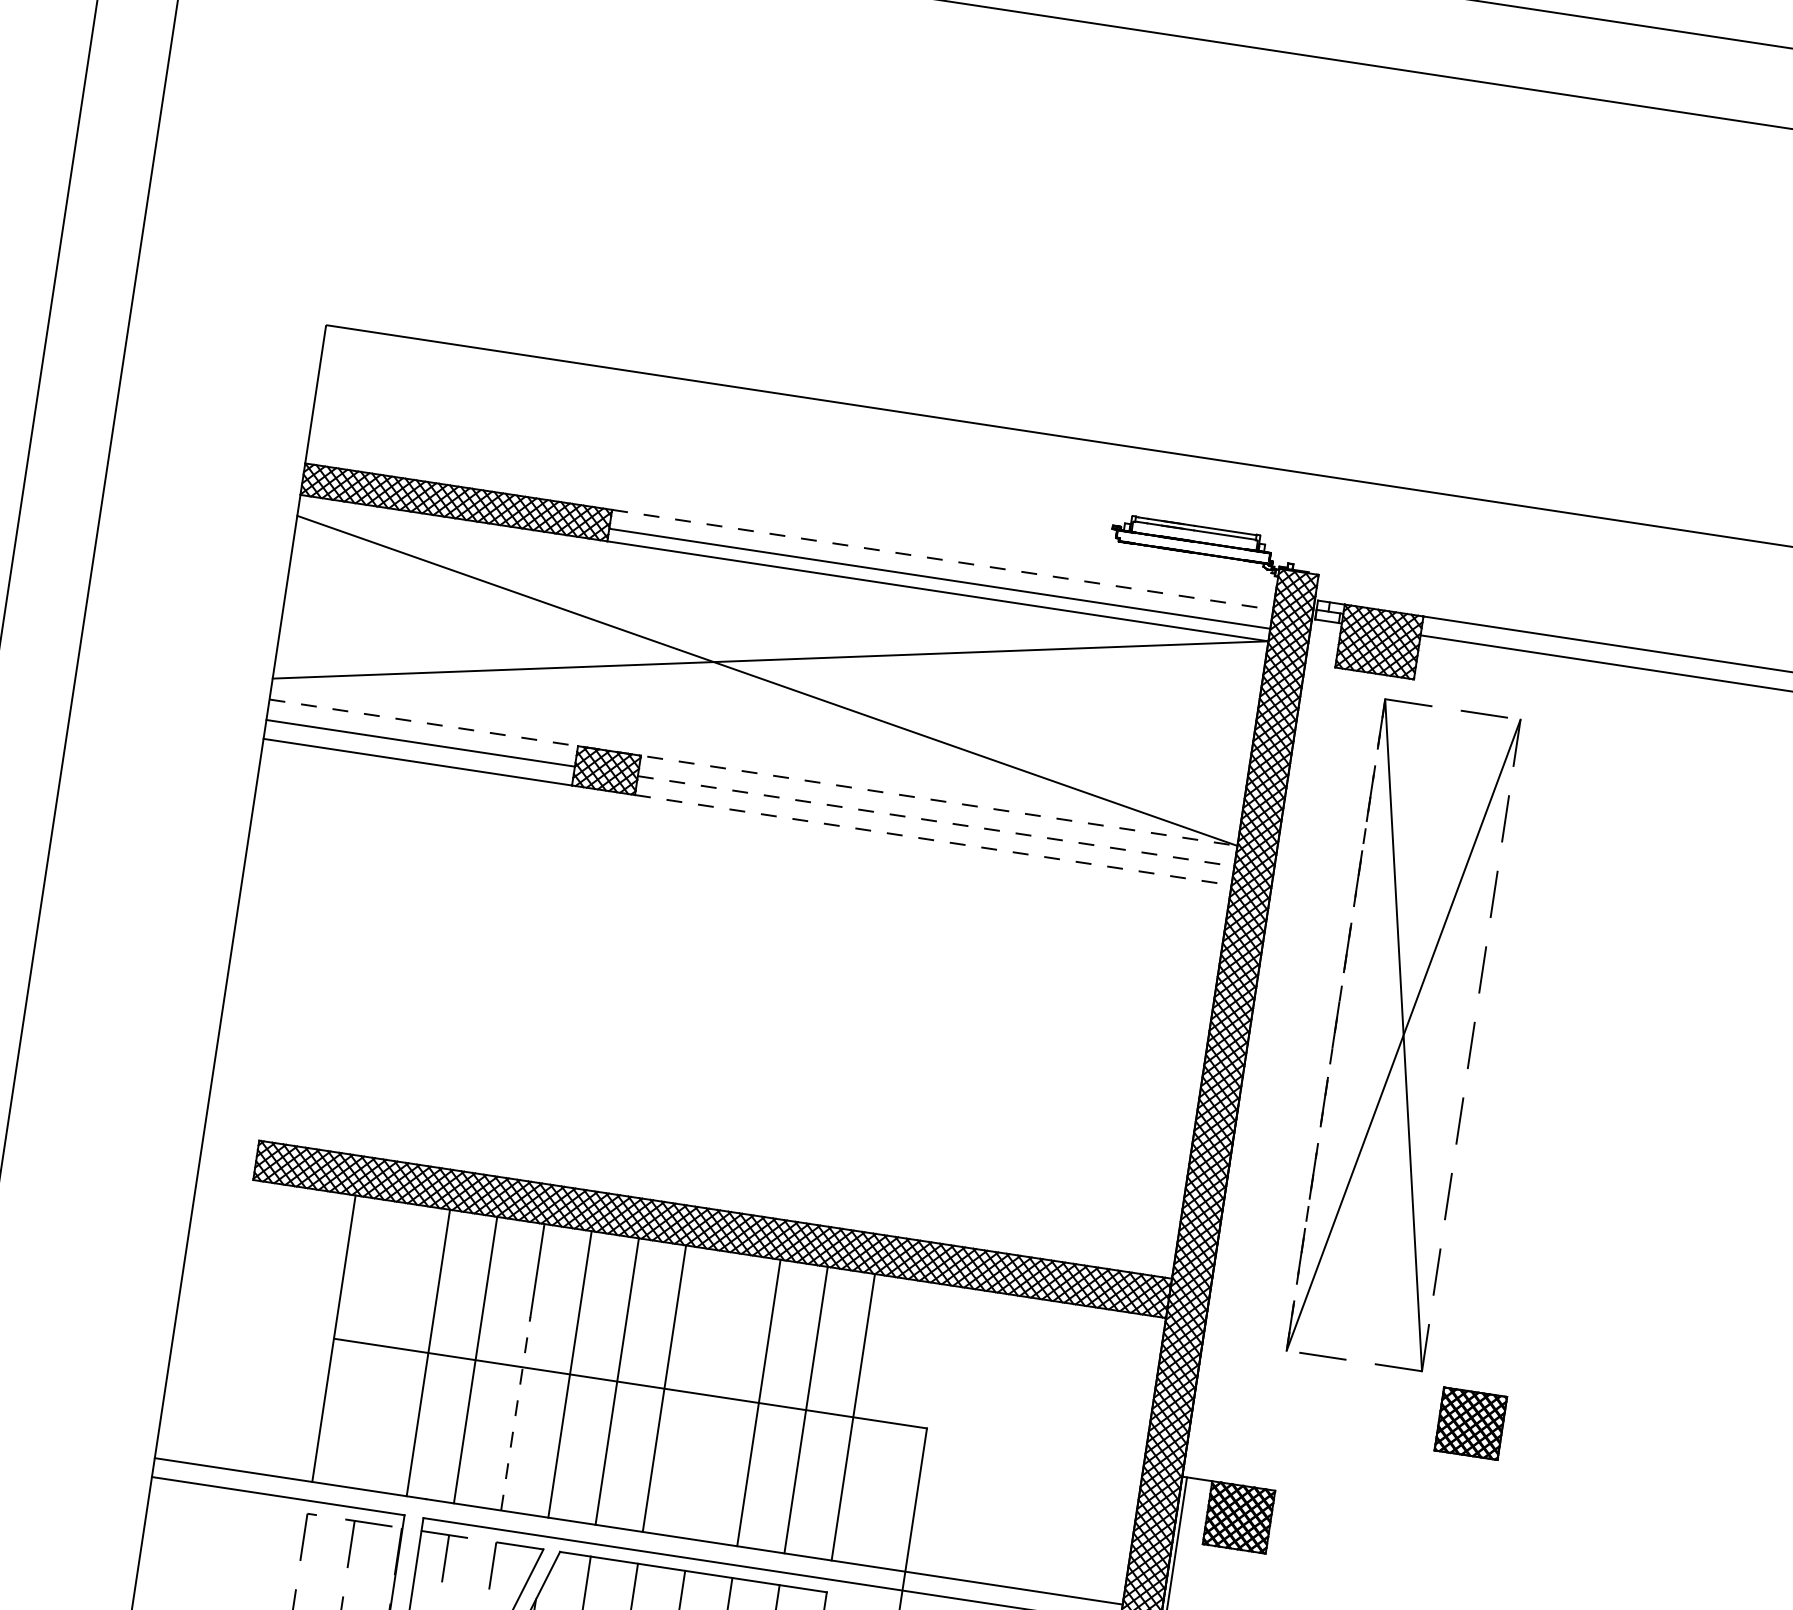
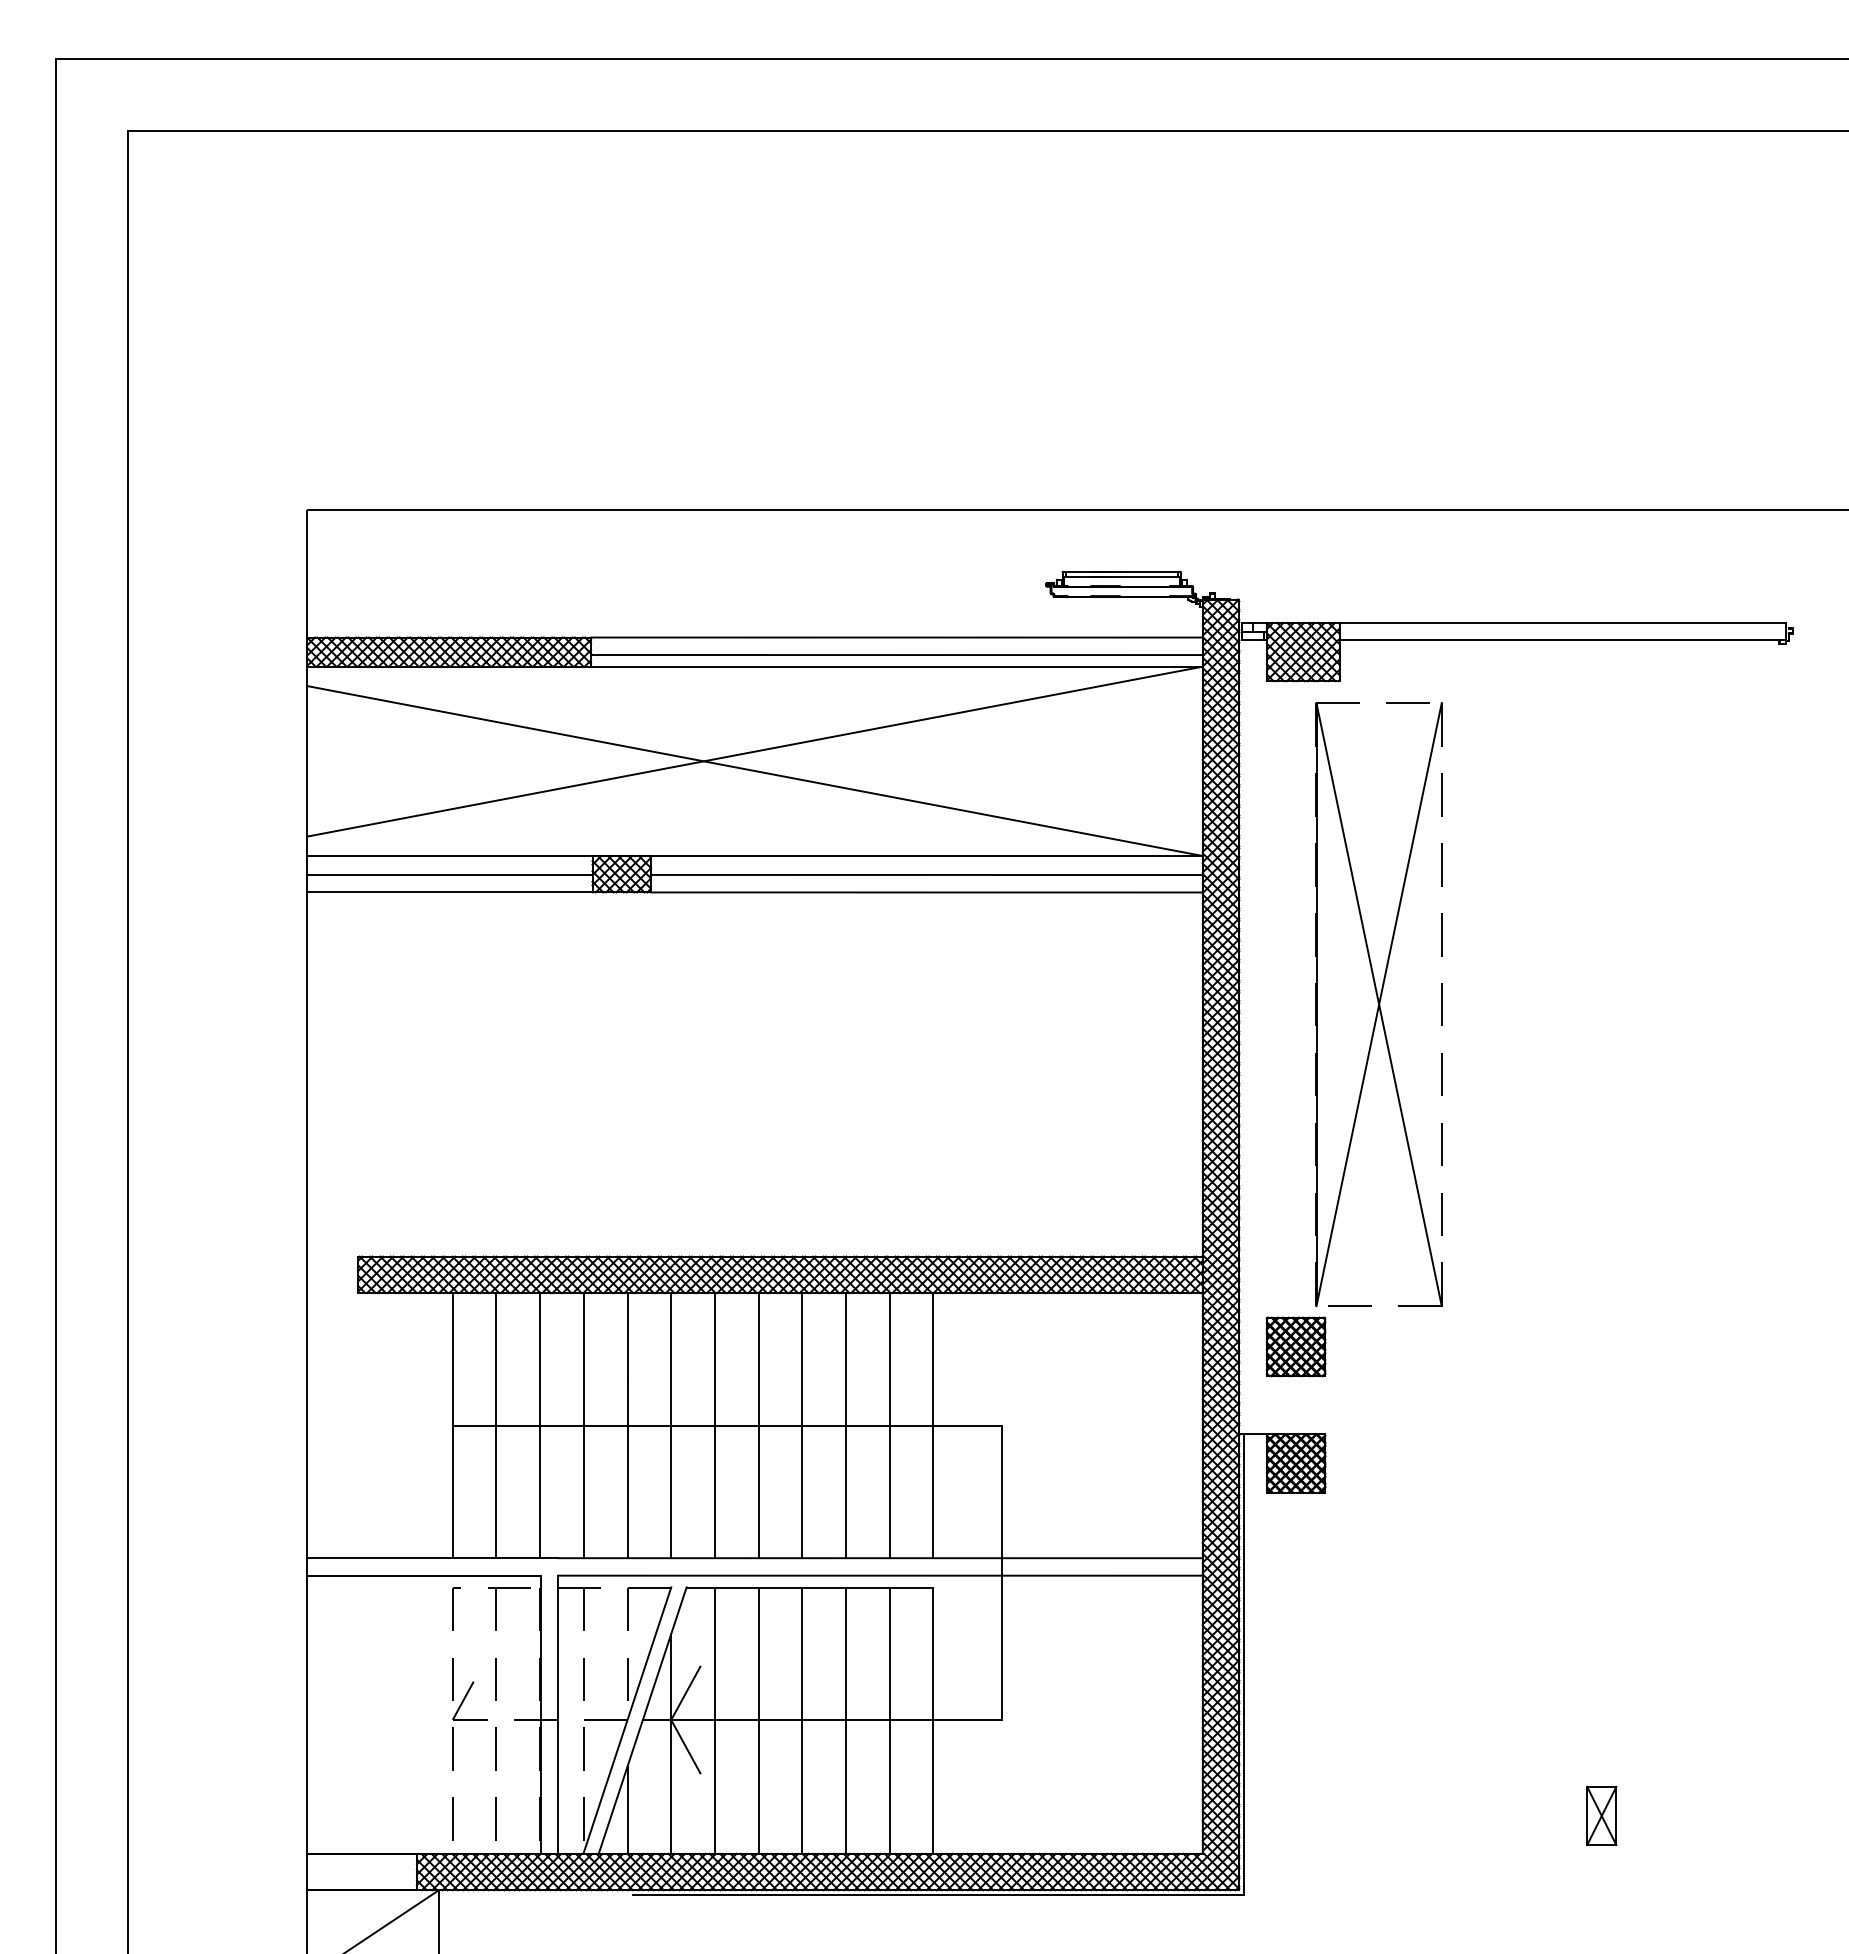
line: (943, 559) -> (897, 637), dashed -> solid
line: (752, 773) -> (754, 856), dashed -> solid
line: (936, 820) -> (927, 874), dashed -> solid
line: (933, 840) -> (927, 892), dashed -> solid
line: (1336, 1022) -> (1316, 1002), dashed -> solid
line: (381, 1345) -> (496, 1425), added
line: (711, 1395) -> (802, 1425), added
line: (515, 1413) -> (627, 1468), dashed -> solid
part: (1470, 1423) -> (1295, 1346), moved

